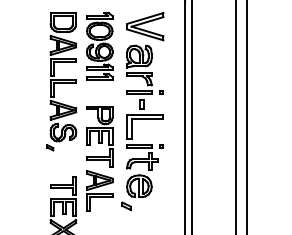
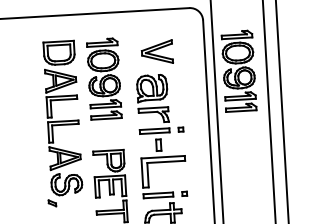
part: (145, 26) -> (157, 52), size x0.7
part: (212, 46) -> (238, 71), added

